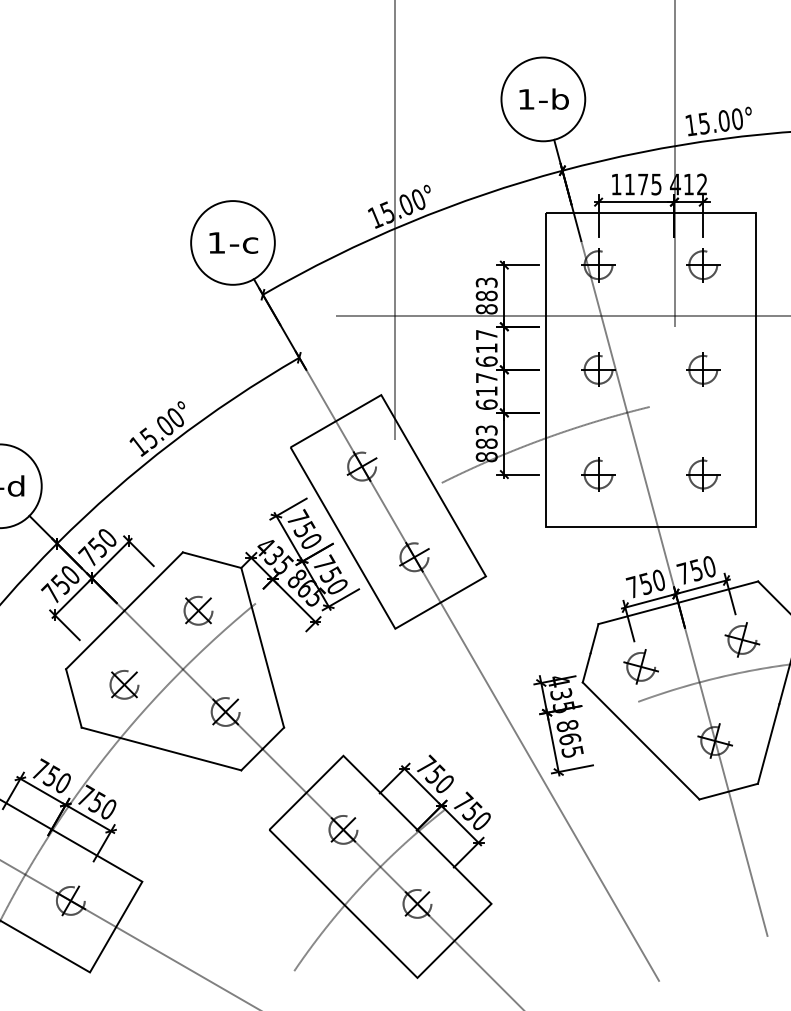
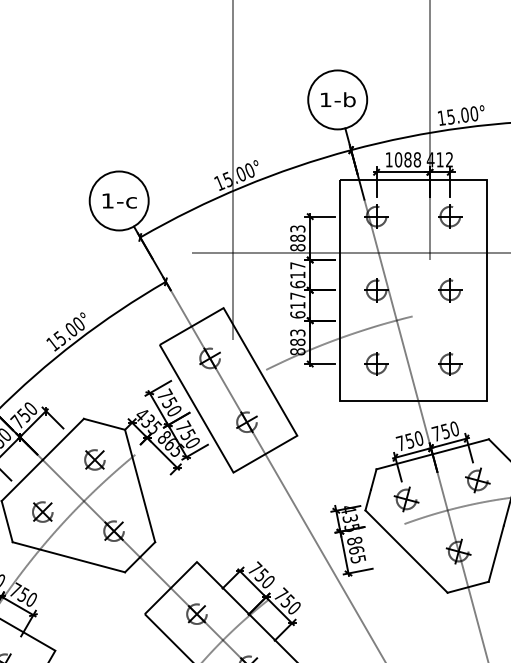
text: (642, 184) -> (407, 159), 1175 -> 1088

